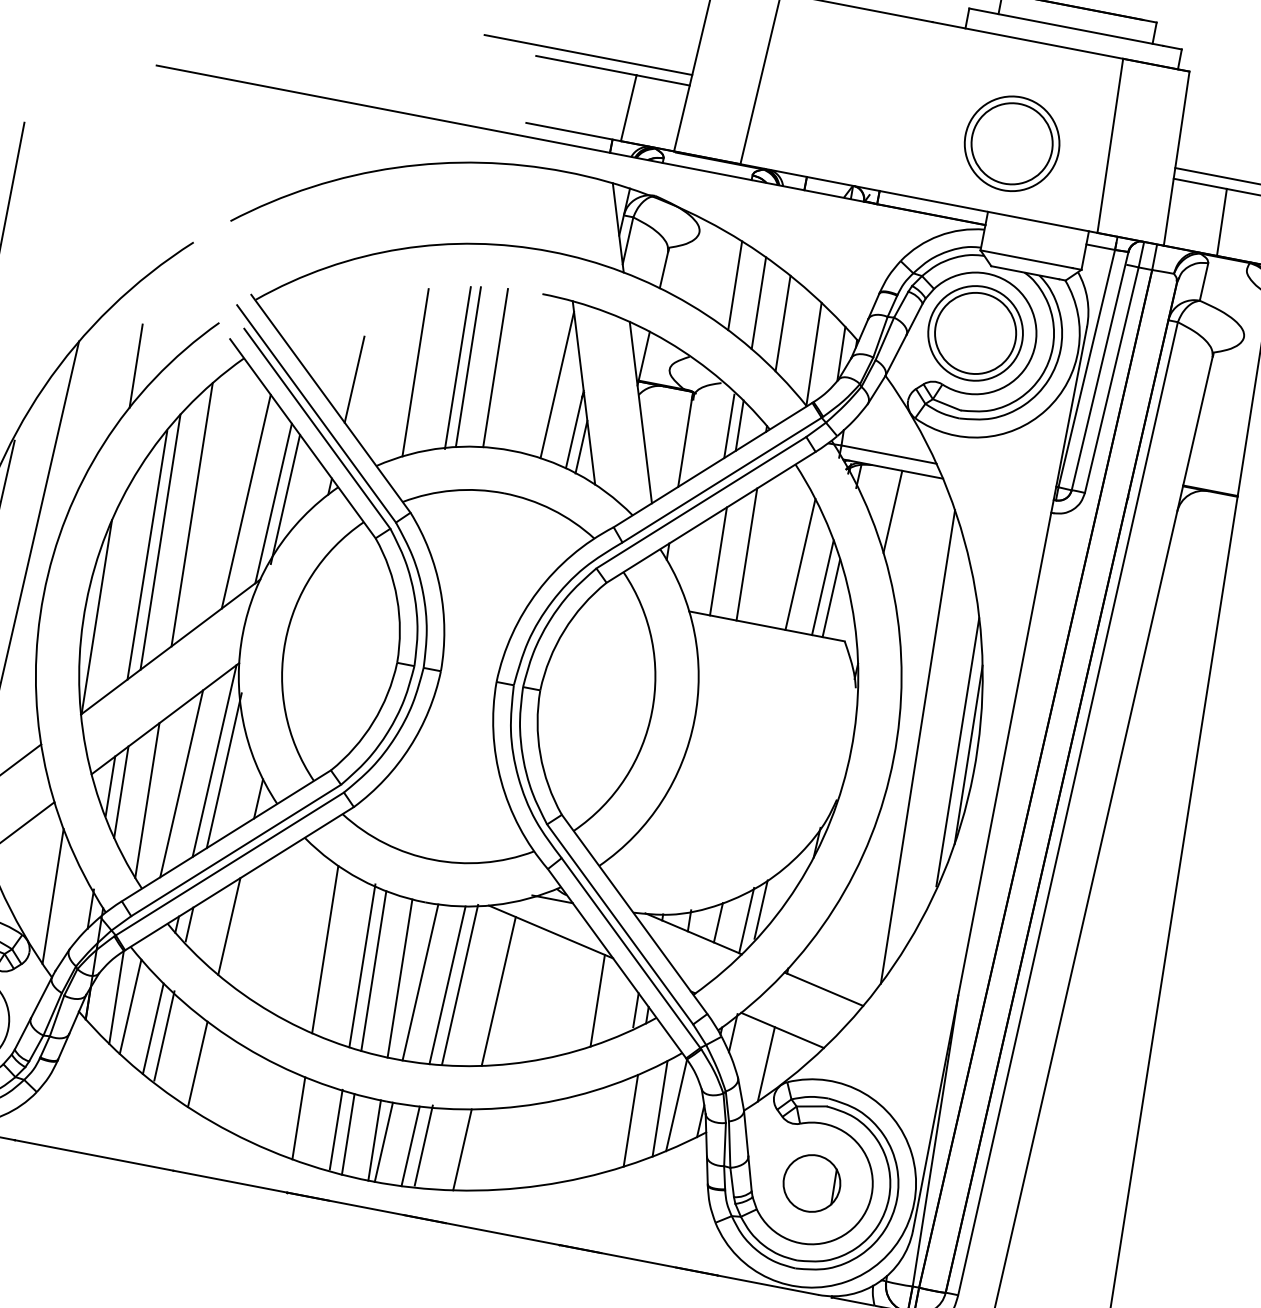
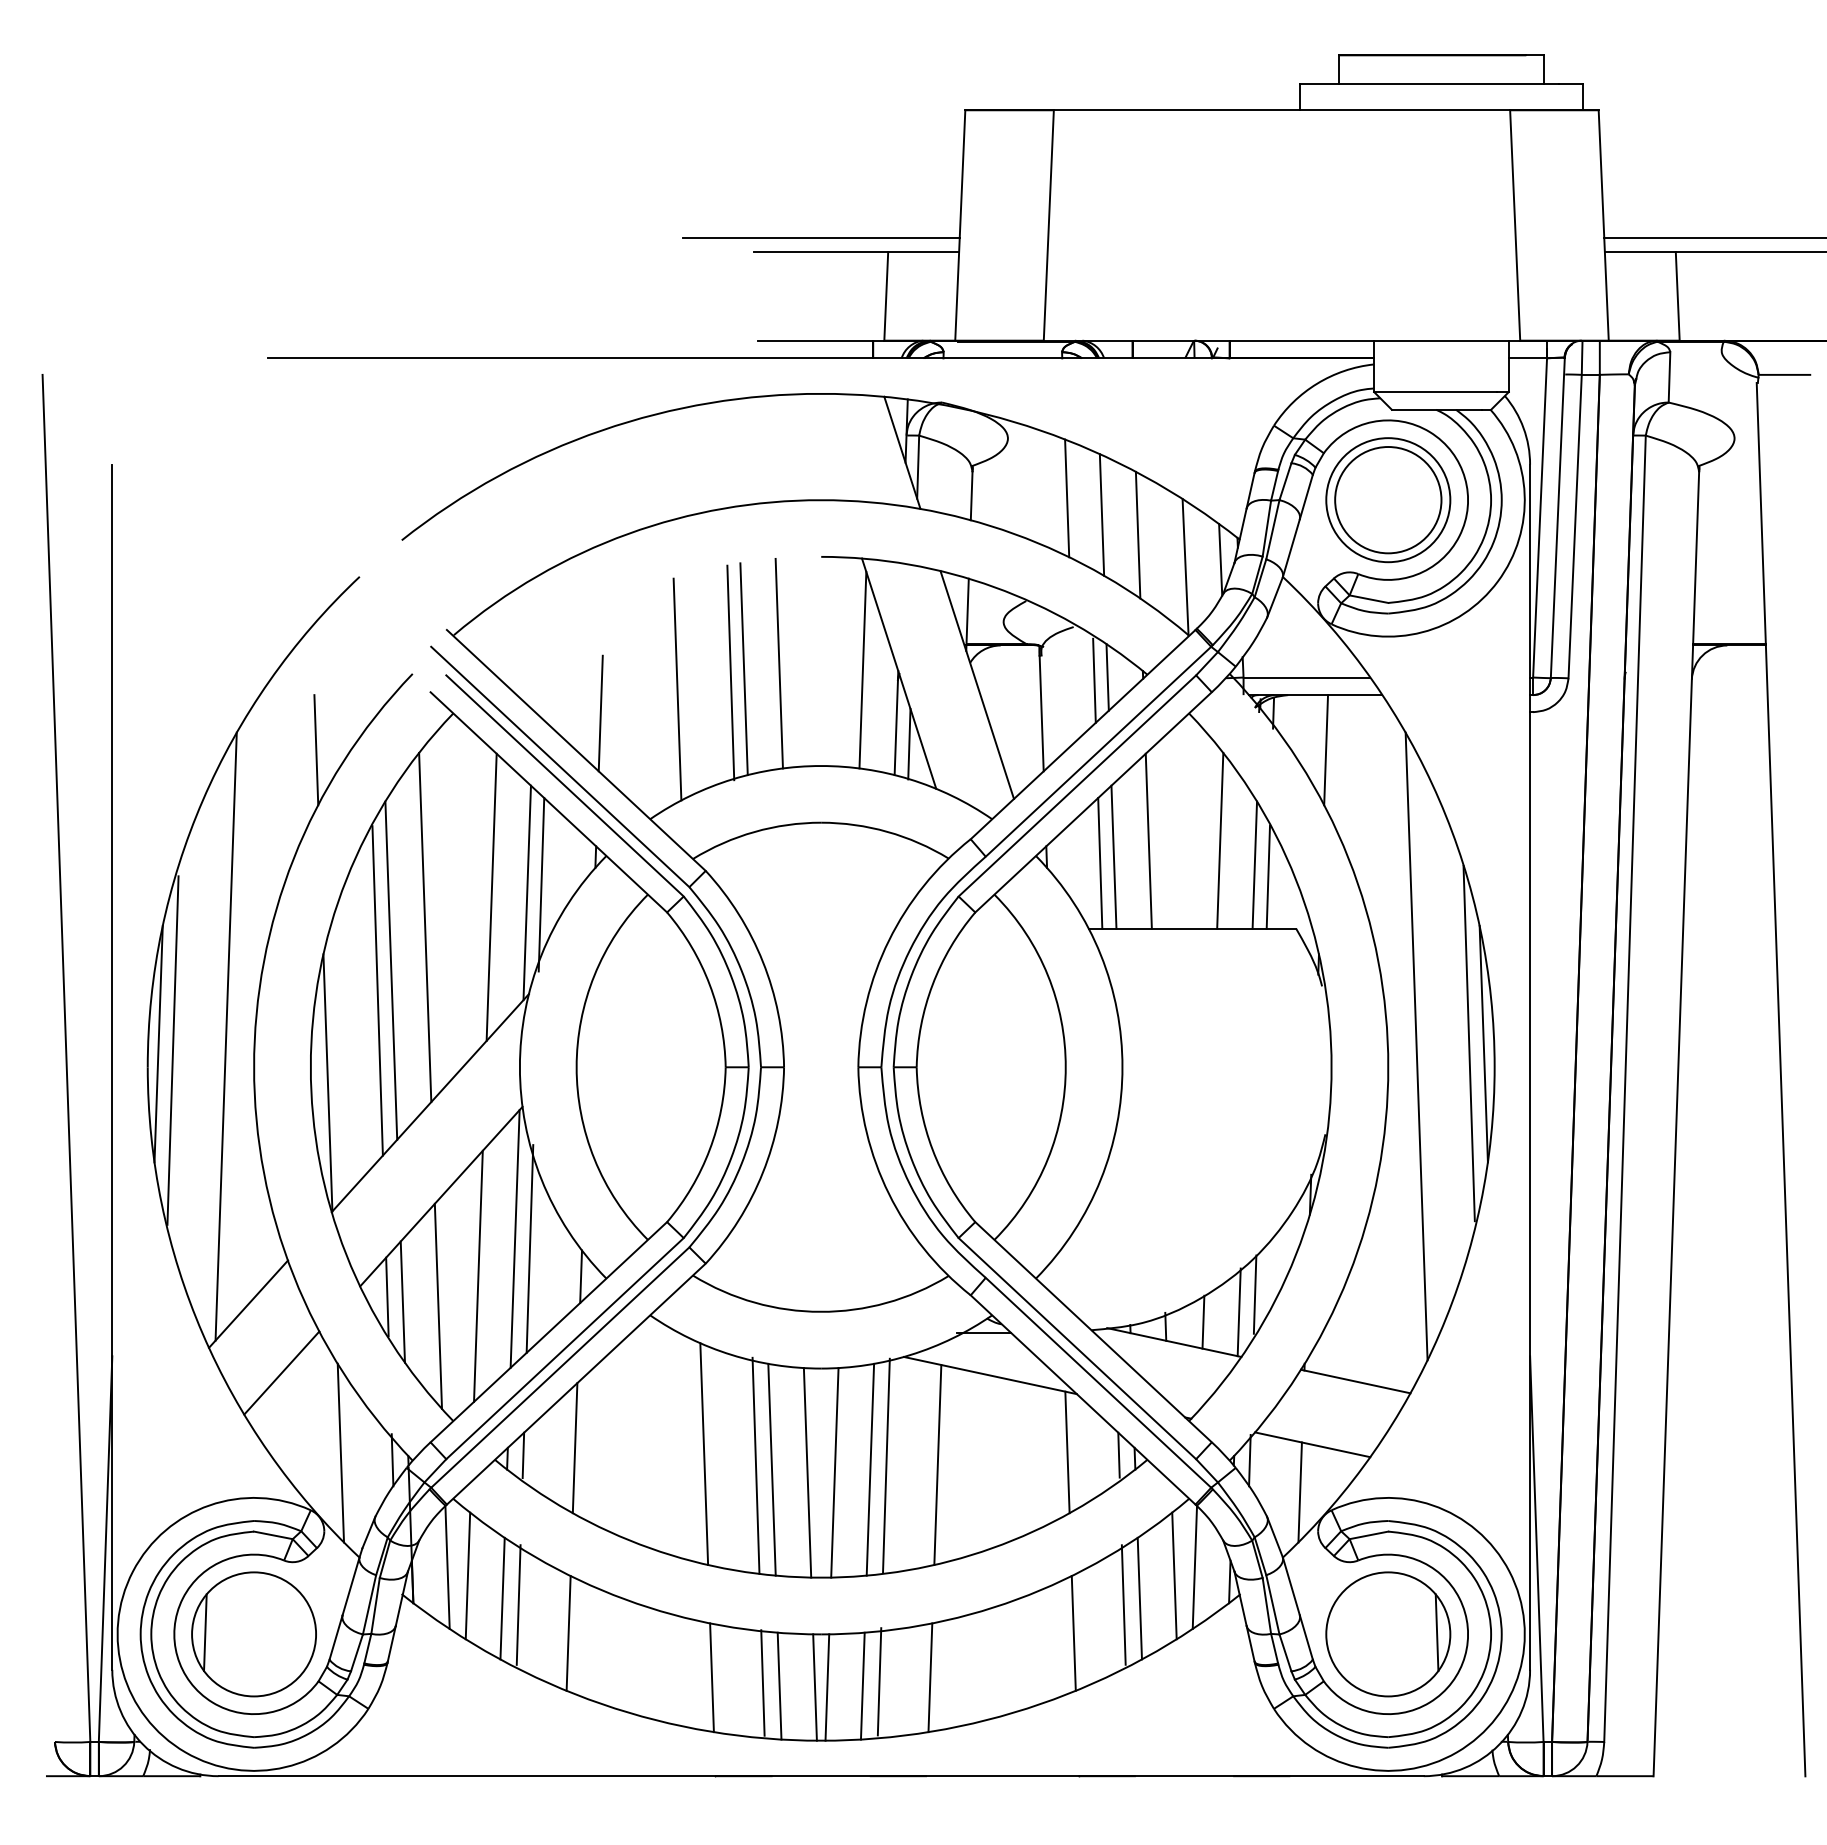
part: (1012, 144) -> (1388, 247), removed
line: (707, 564) -> (1100, 863), added
line: (617, 1122) -> (1123, 1604), added
line: (576, 1137) -> (1073, 1633), added
part: (812, 1183) -> (1388, 1634), size x1.67

